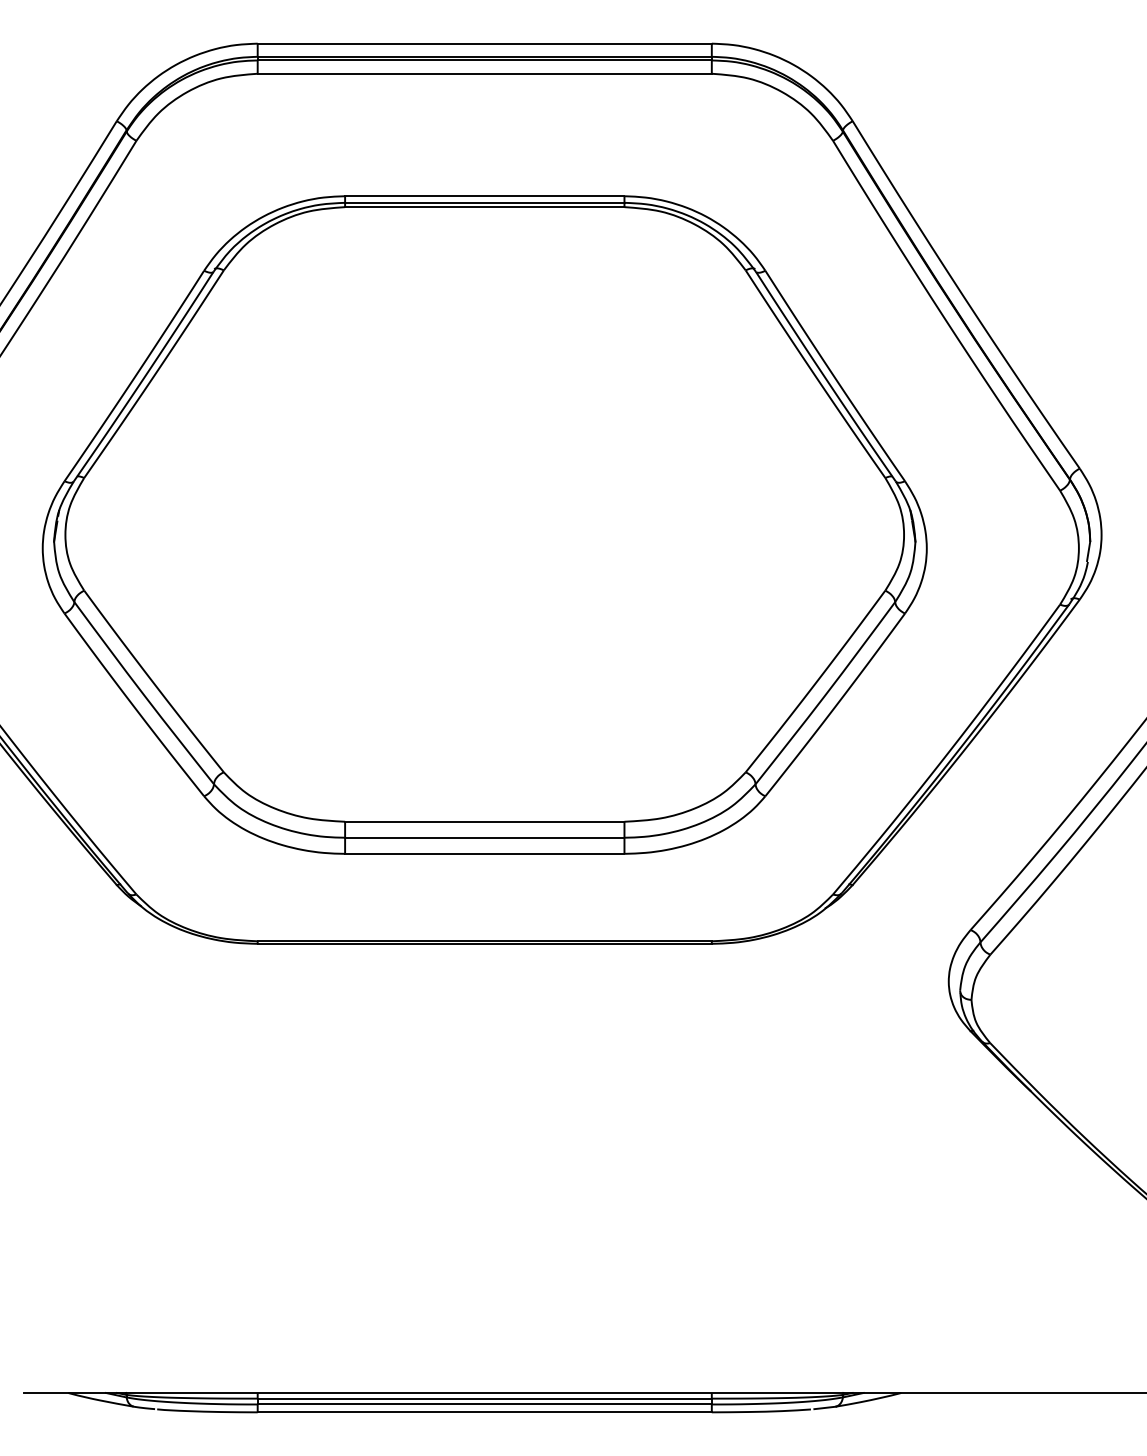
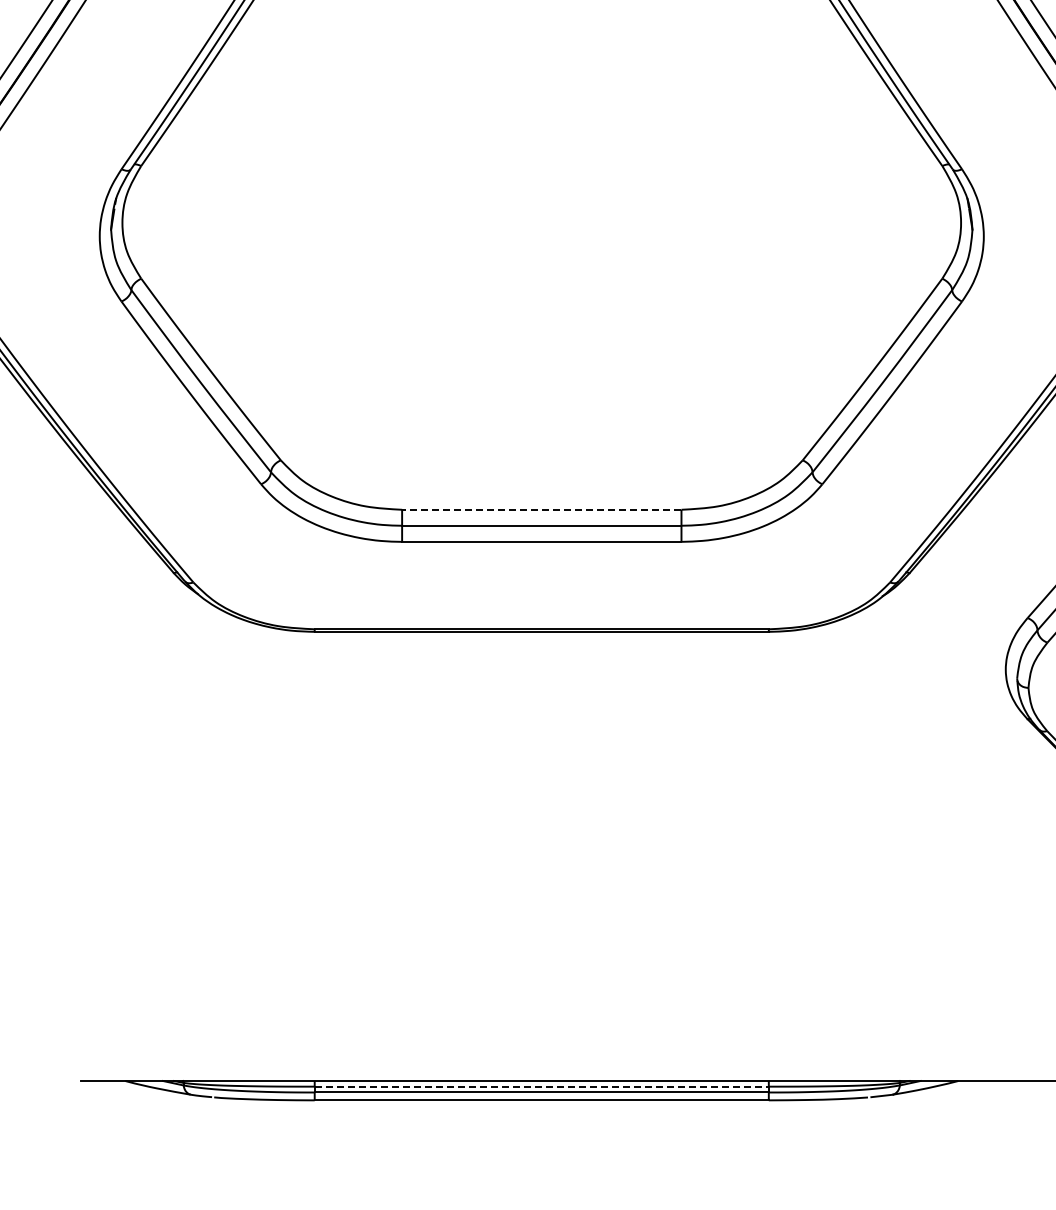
line: (484, 821) -> (541, 509), solid -> dashed
line: (485, 1398) -> (542, 1086), solid -> dashed

